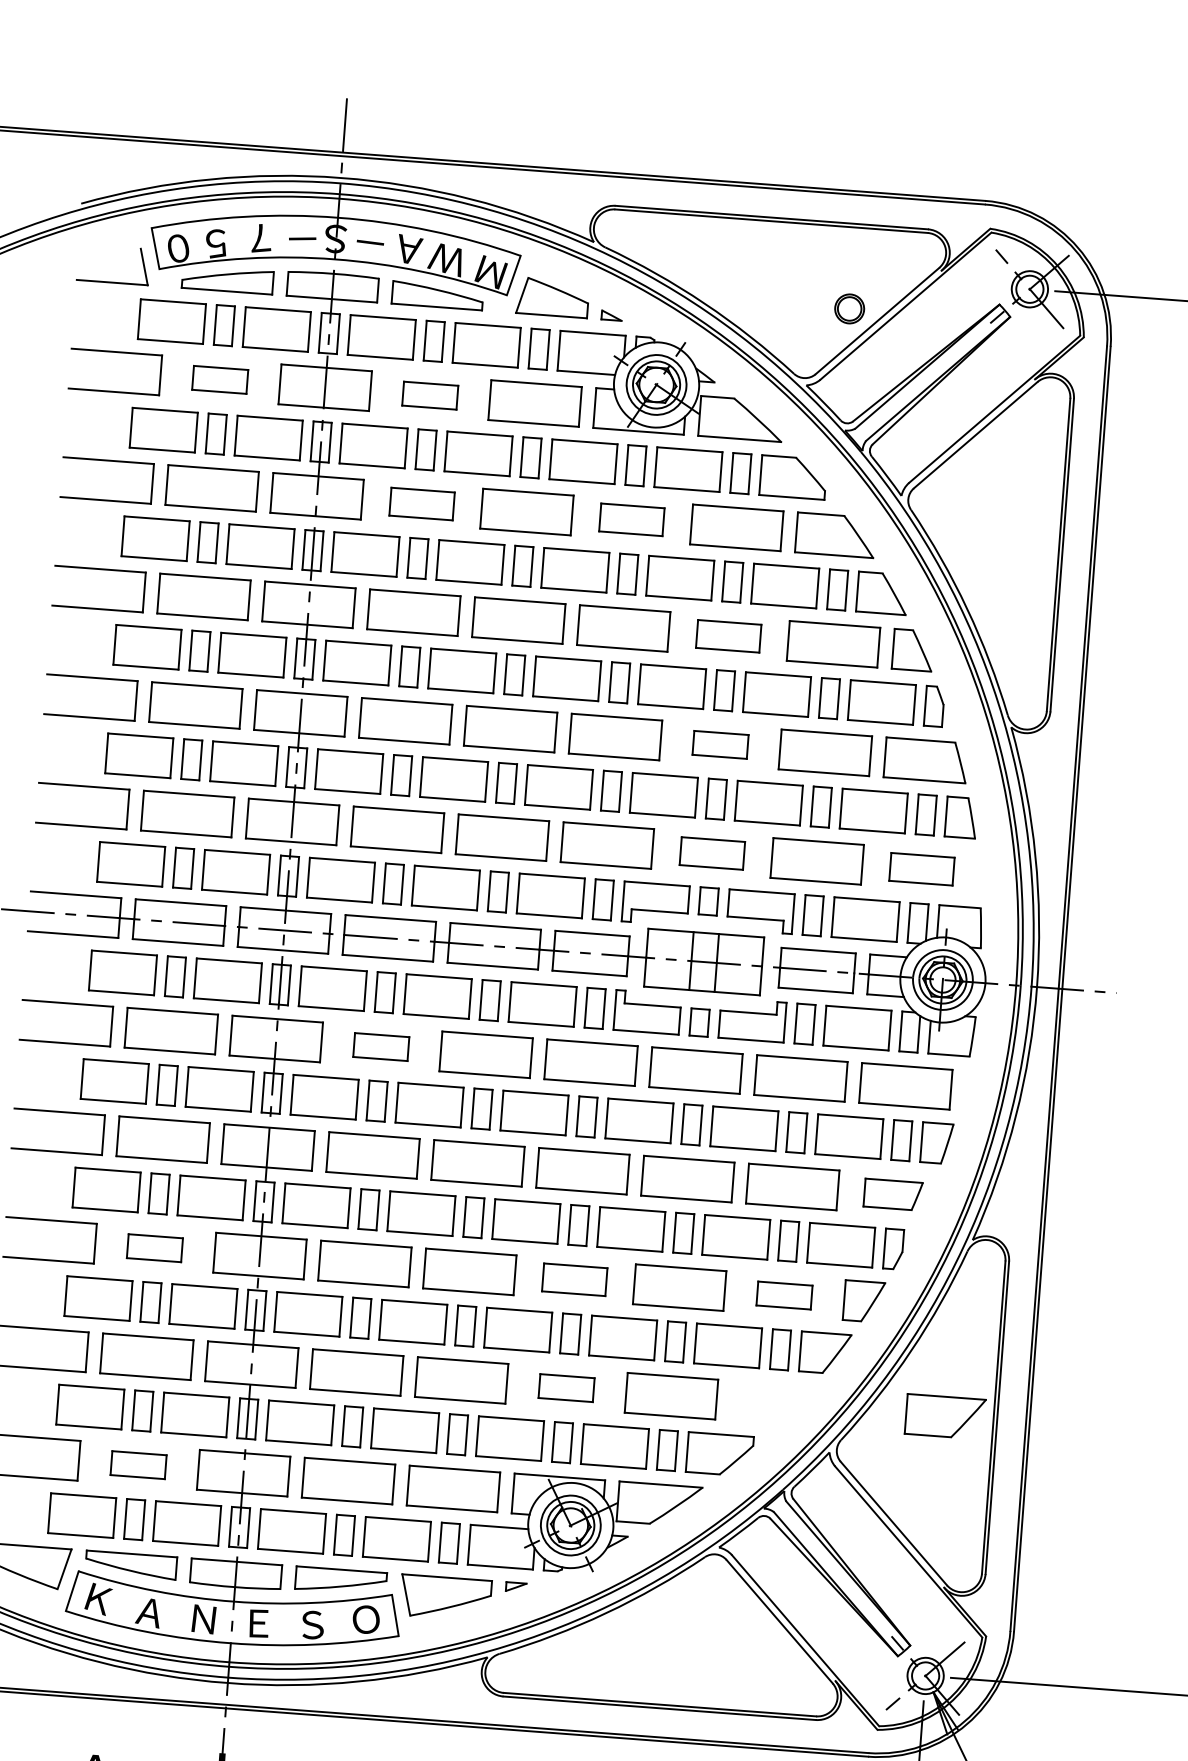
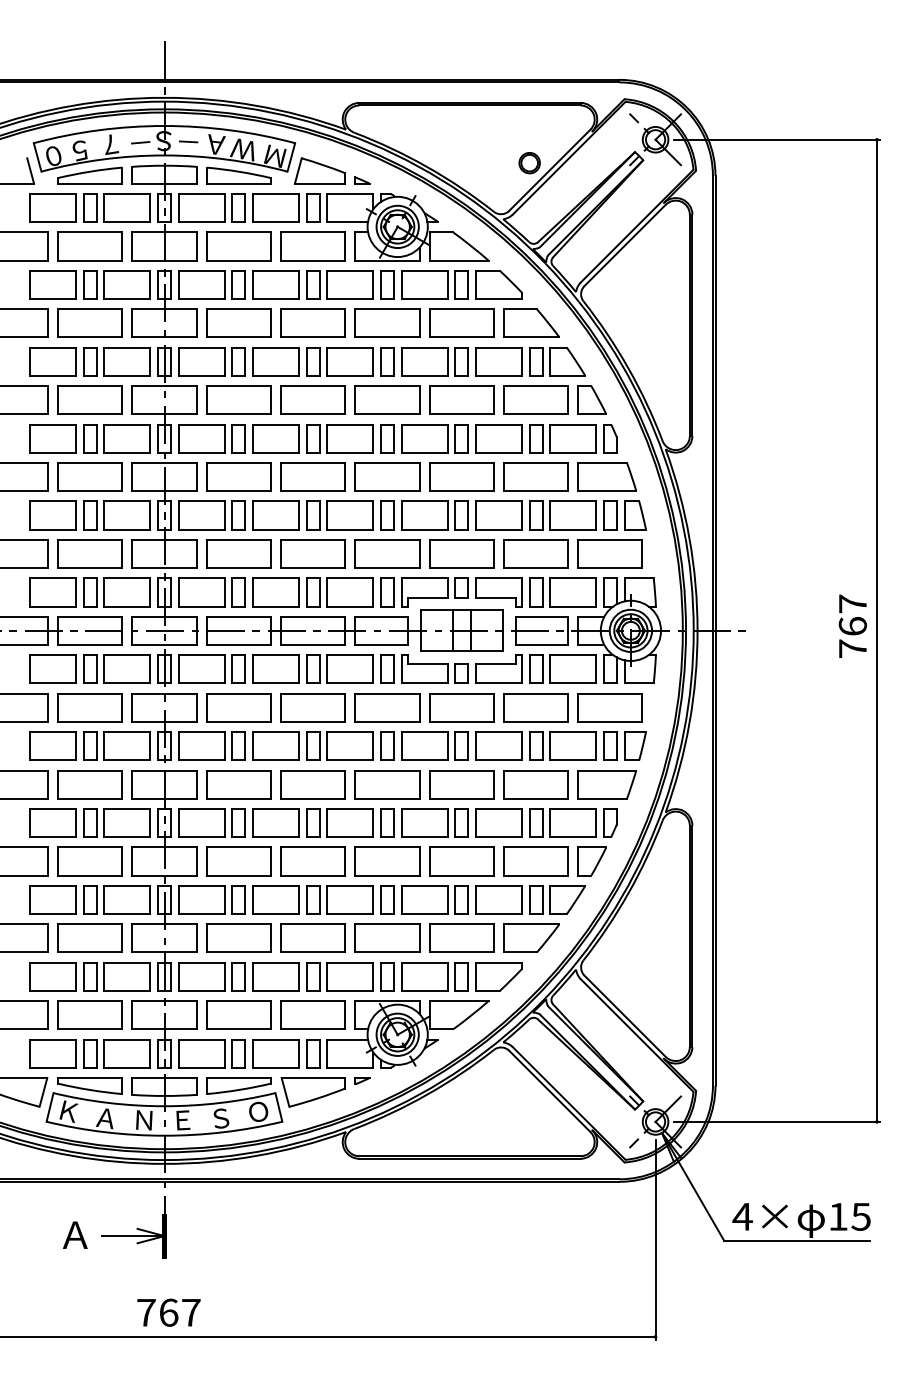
part: (219, 379) -> (89, 246), size x1.67
part: (429, 395) -> (238, 246), size x1.67
part: (421, 503) -> (238, 322), size x1.43
part: (632, 518) -> (387, 322), size x1.43
part: (728, 635) -> (461, 399), size x1.43
part: (720, 744) -> (461, 476), size x1.67
part: (711, 852) -> (461, 553), size x1.43
part: (920, 868) -> (609, 553), size x1.43
part: (380, 1046) -> (238, 707), size x1.67
part: (892, 1194) -> (606, 784), size x1.43
part: (154, 1248) -> (89, 861), size x1.67
part: (574, 1279) -> (387, 861), size x1.43
part: (783, 1295) -> (535, 861), size x1.67
part: (566, 1387) -> (387, 937), size x1.67
part: (945, 1415) -> (531, 937), moved
part: (137, 1464) -> (89, 1014), size x1.67

